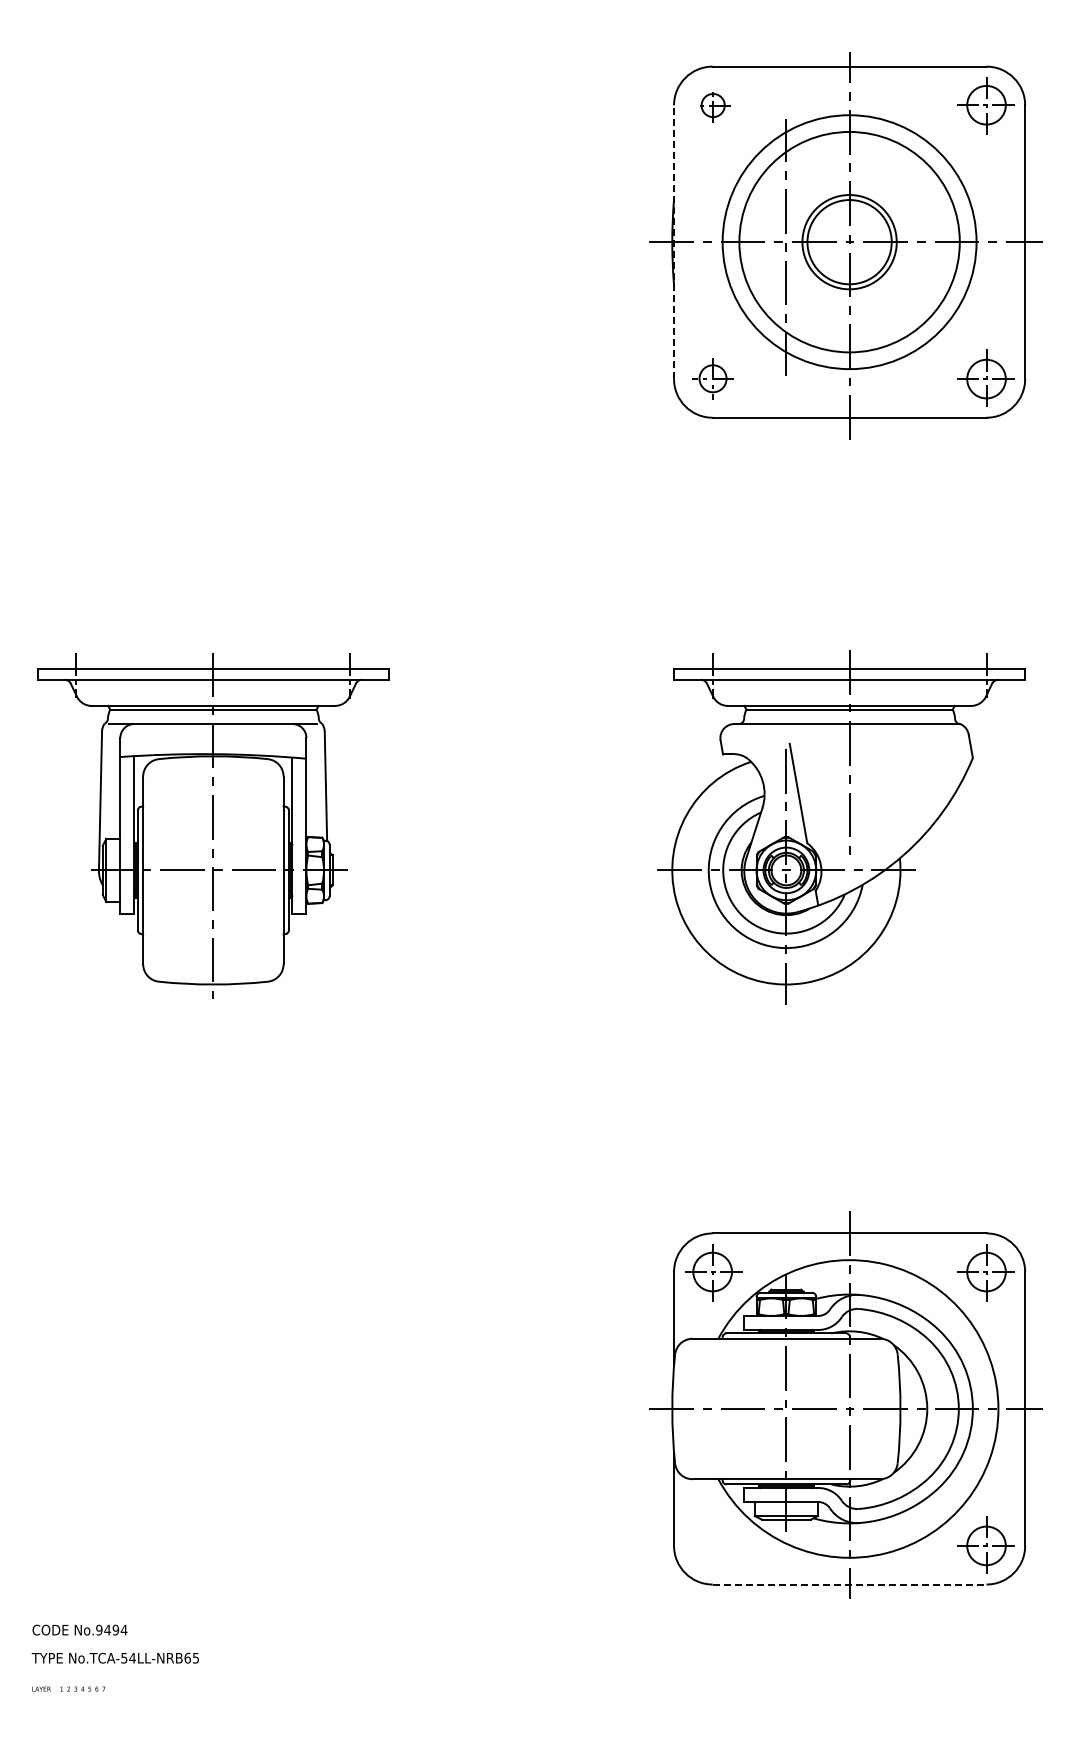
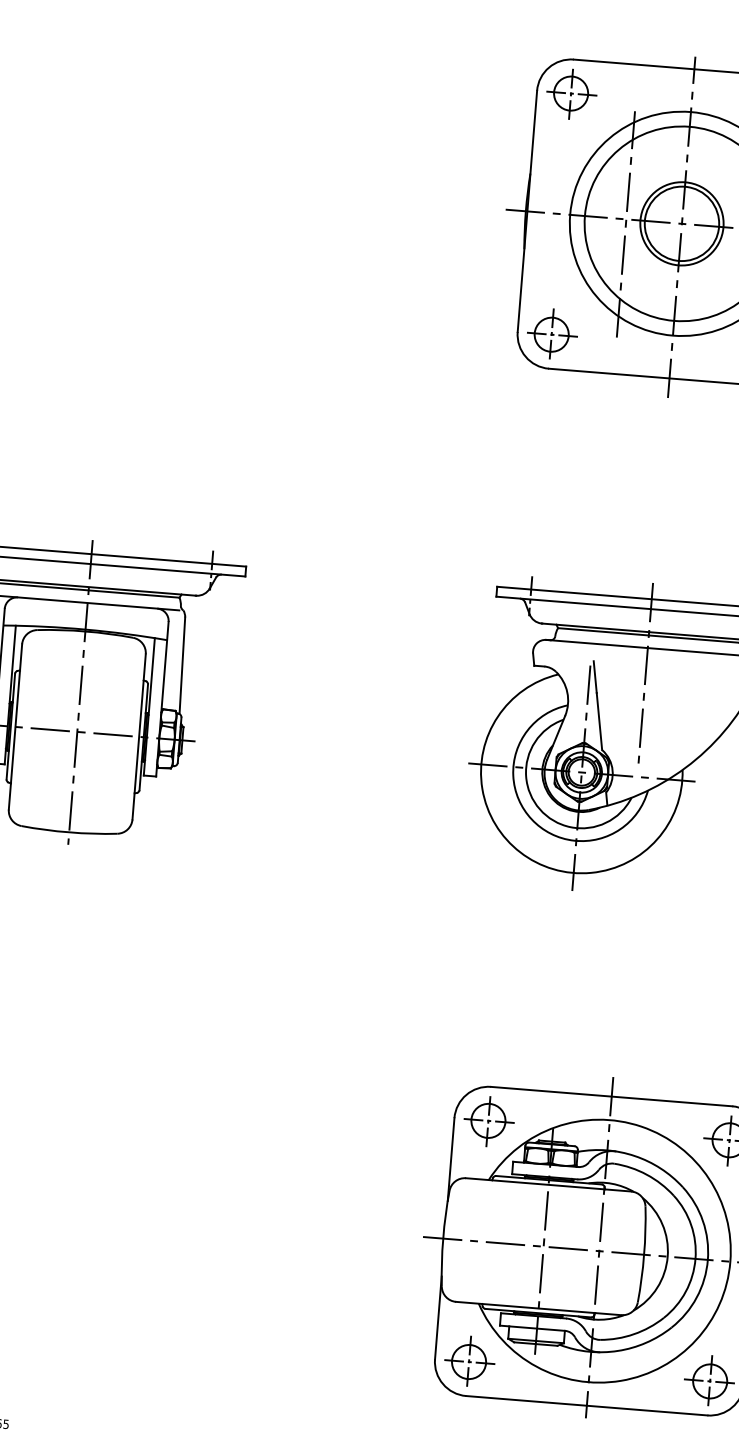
part: (713, 105) -> (571, 93), size x1.67
line: (674, 242) -> (527, 211), dashed -> solid
part: (713, 377) -> (552, 333), size x1.43
part: (713, 1544) -> (469, 1360), added
line: (849, 1584) -> (586, 1405), dashed -> solid

